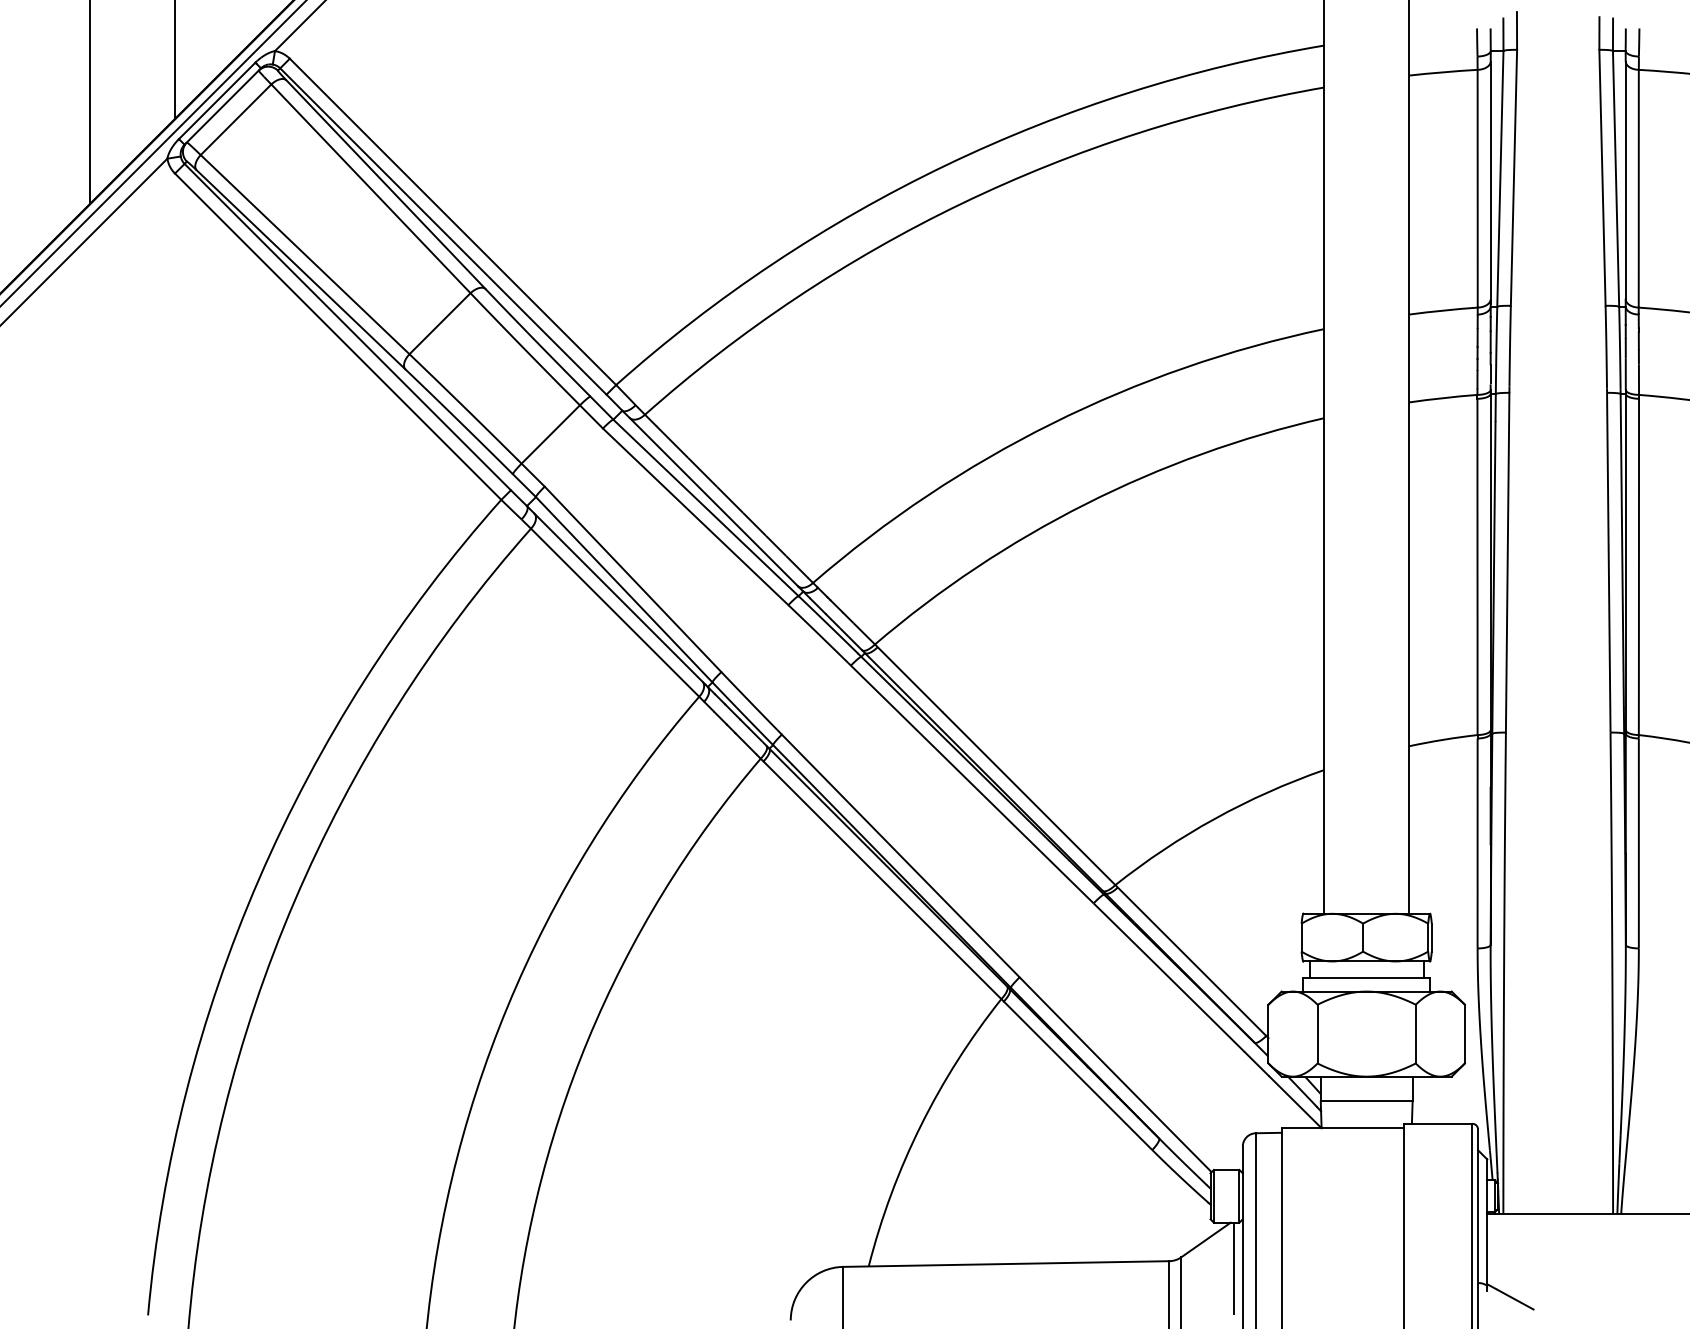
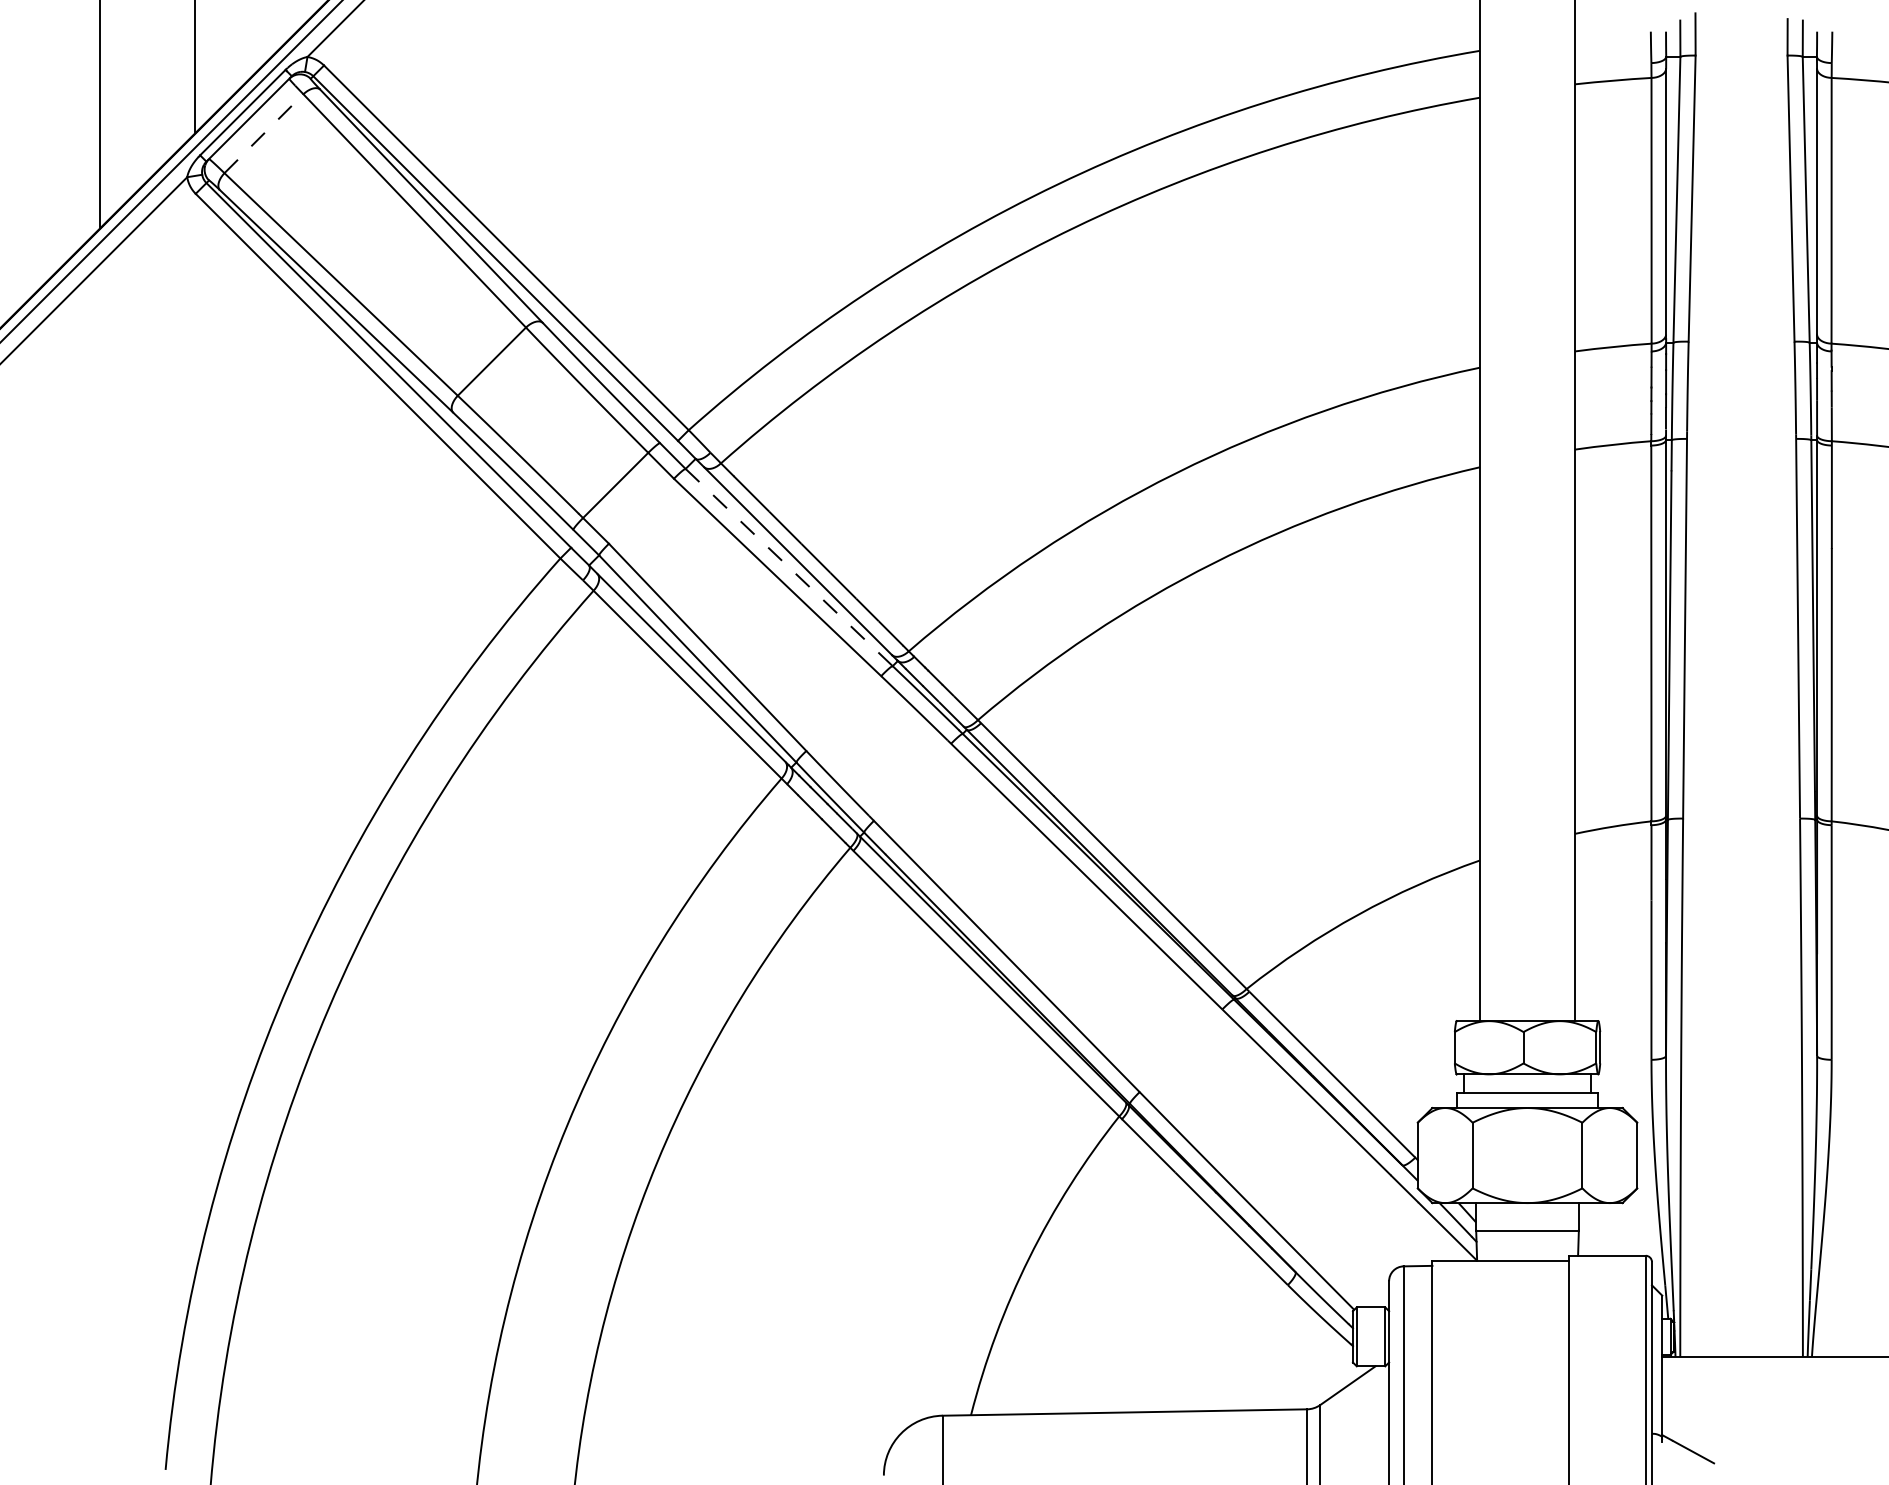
line: (235, 119) -> (263, 133), solid -> dashed
line: (706, 507) -> (789, 567), solid -> dashed
line: (1233, 1268) -> (1378, 1417), removed

